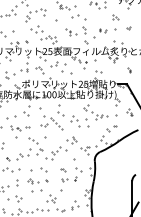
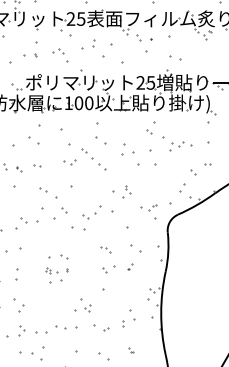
part: (37, 179) -> (56, 268), size x0.6

